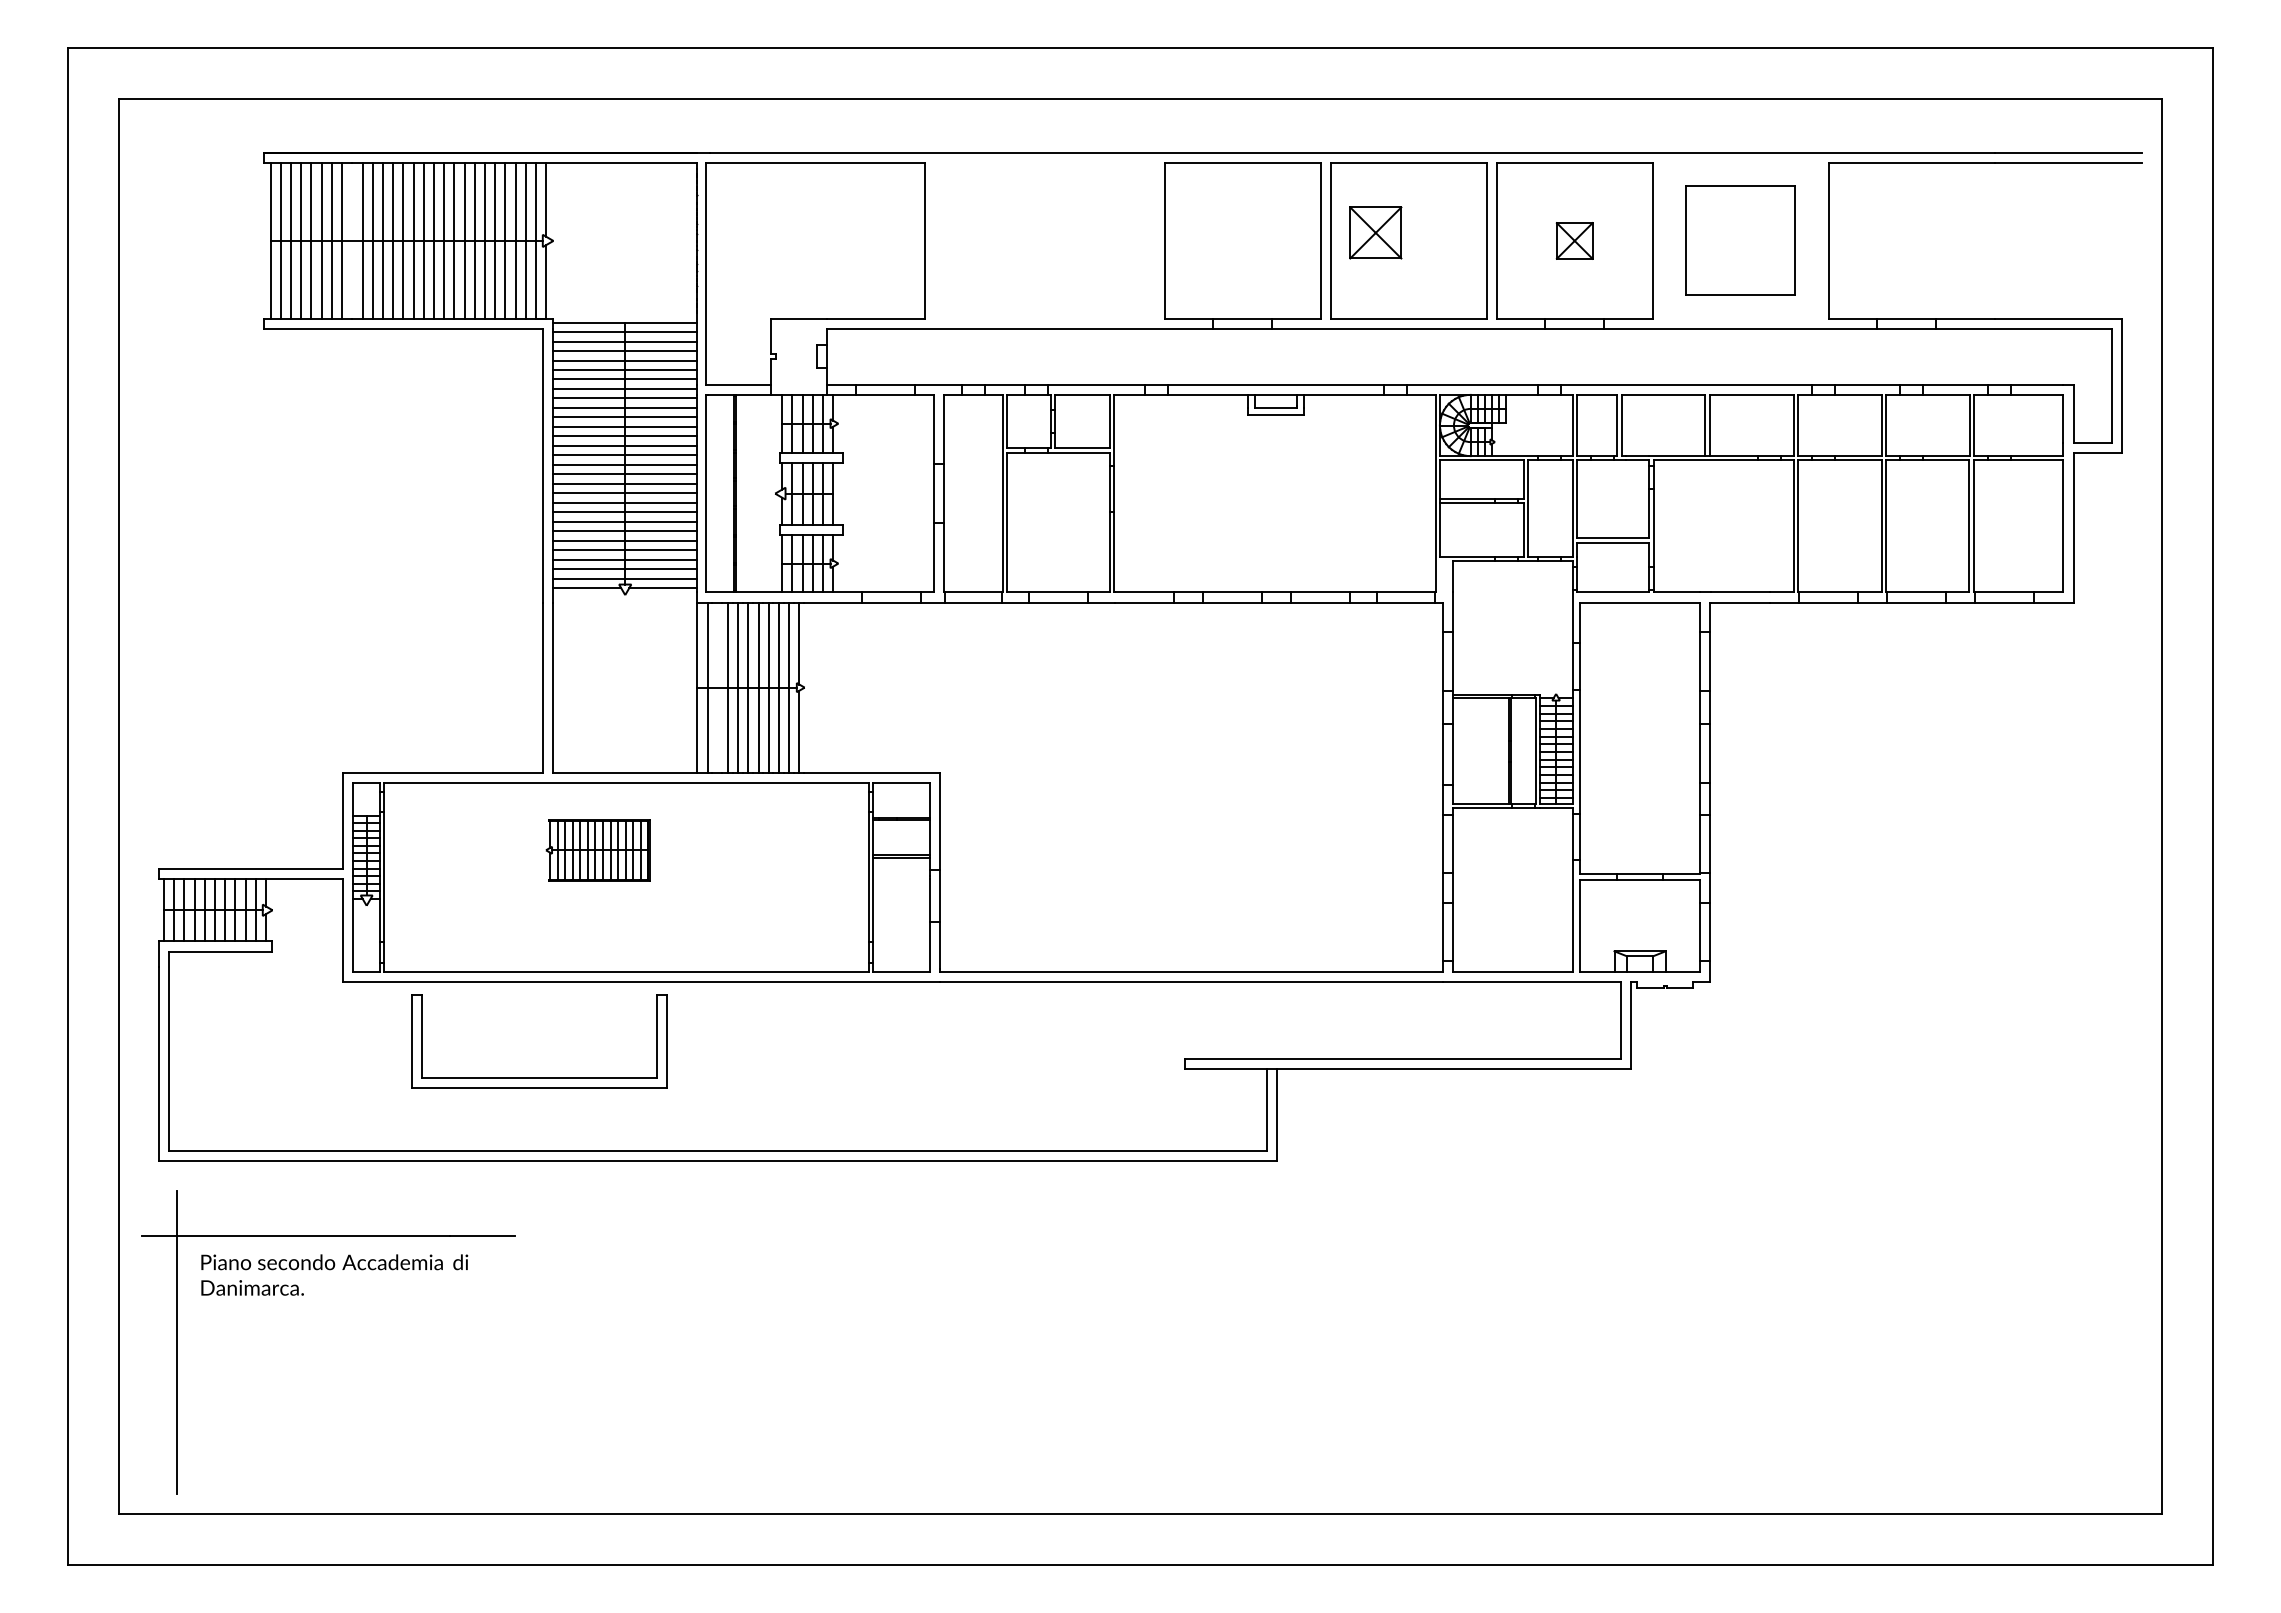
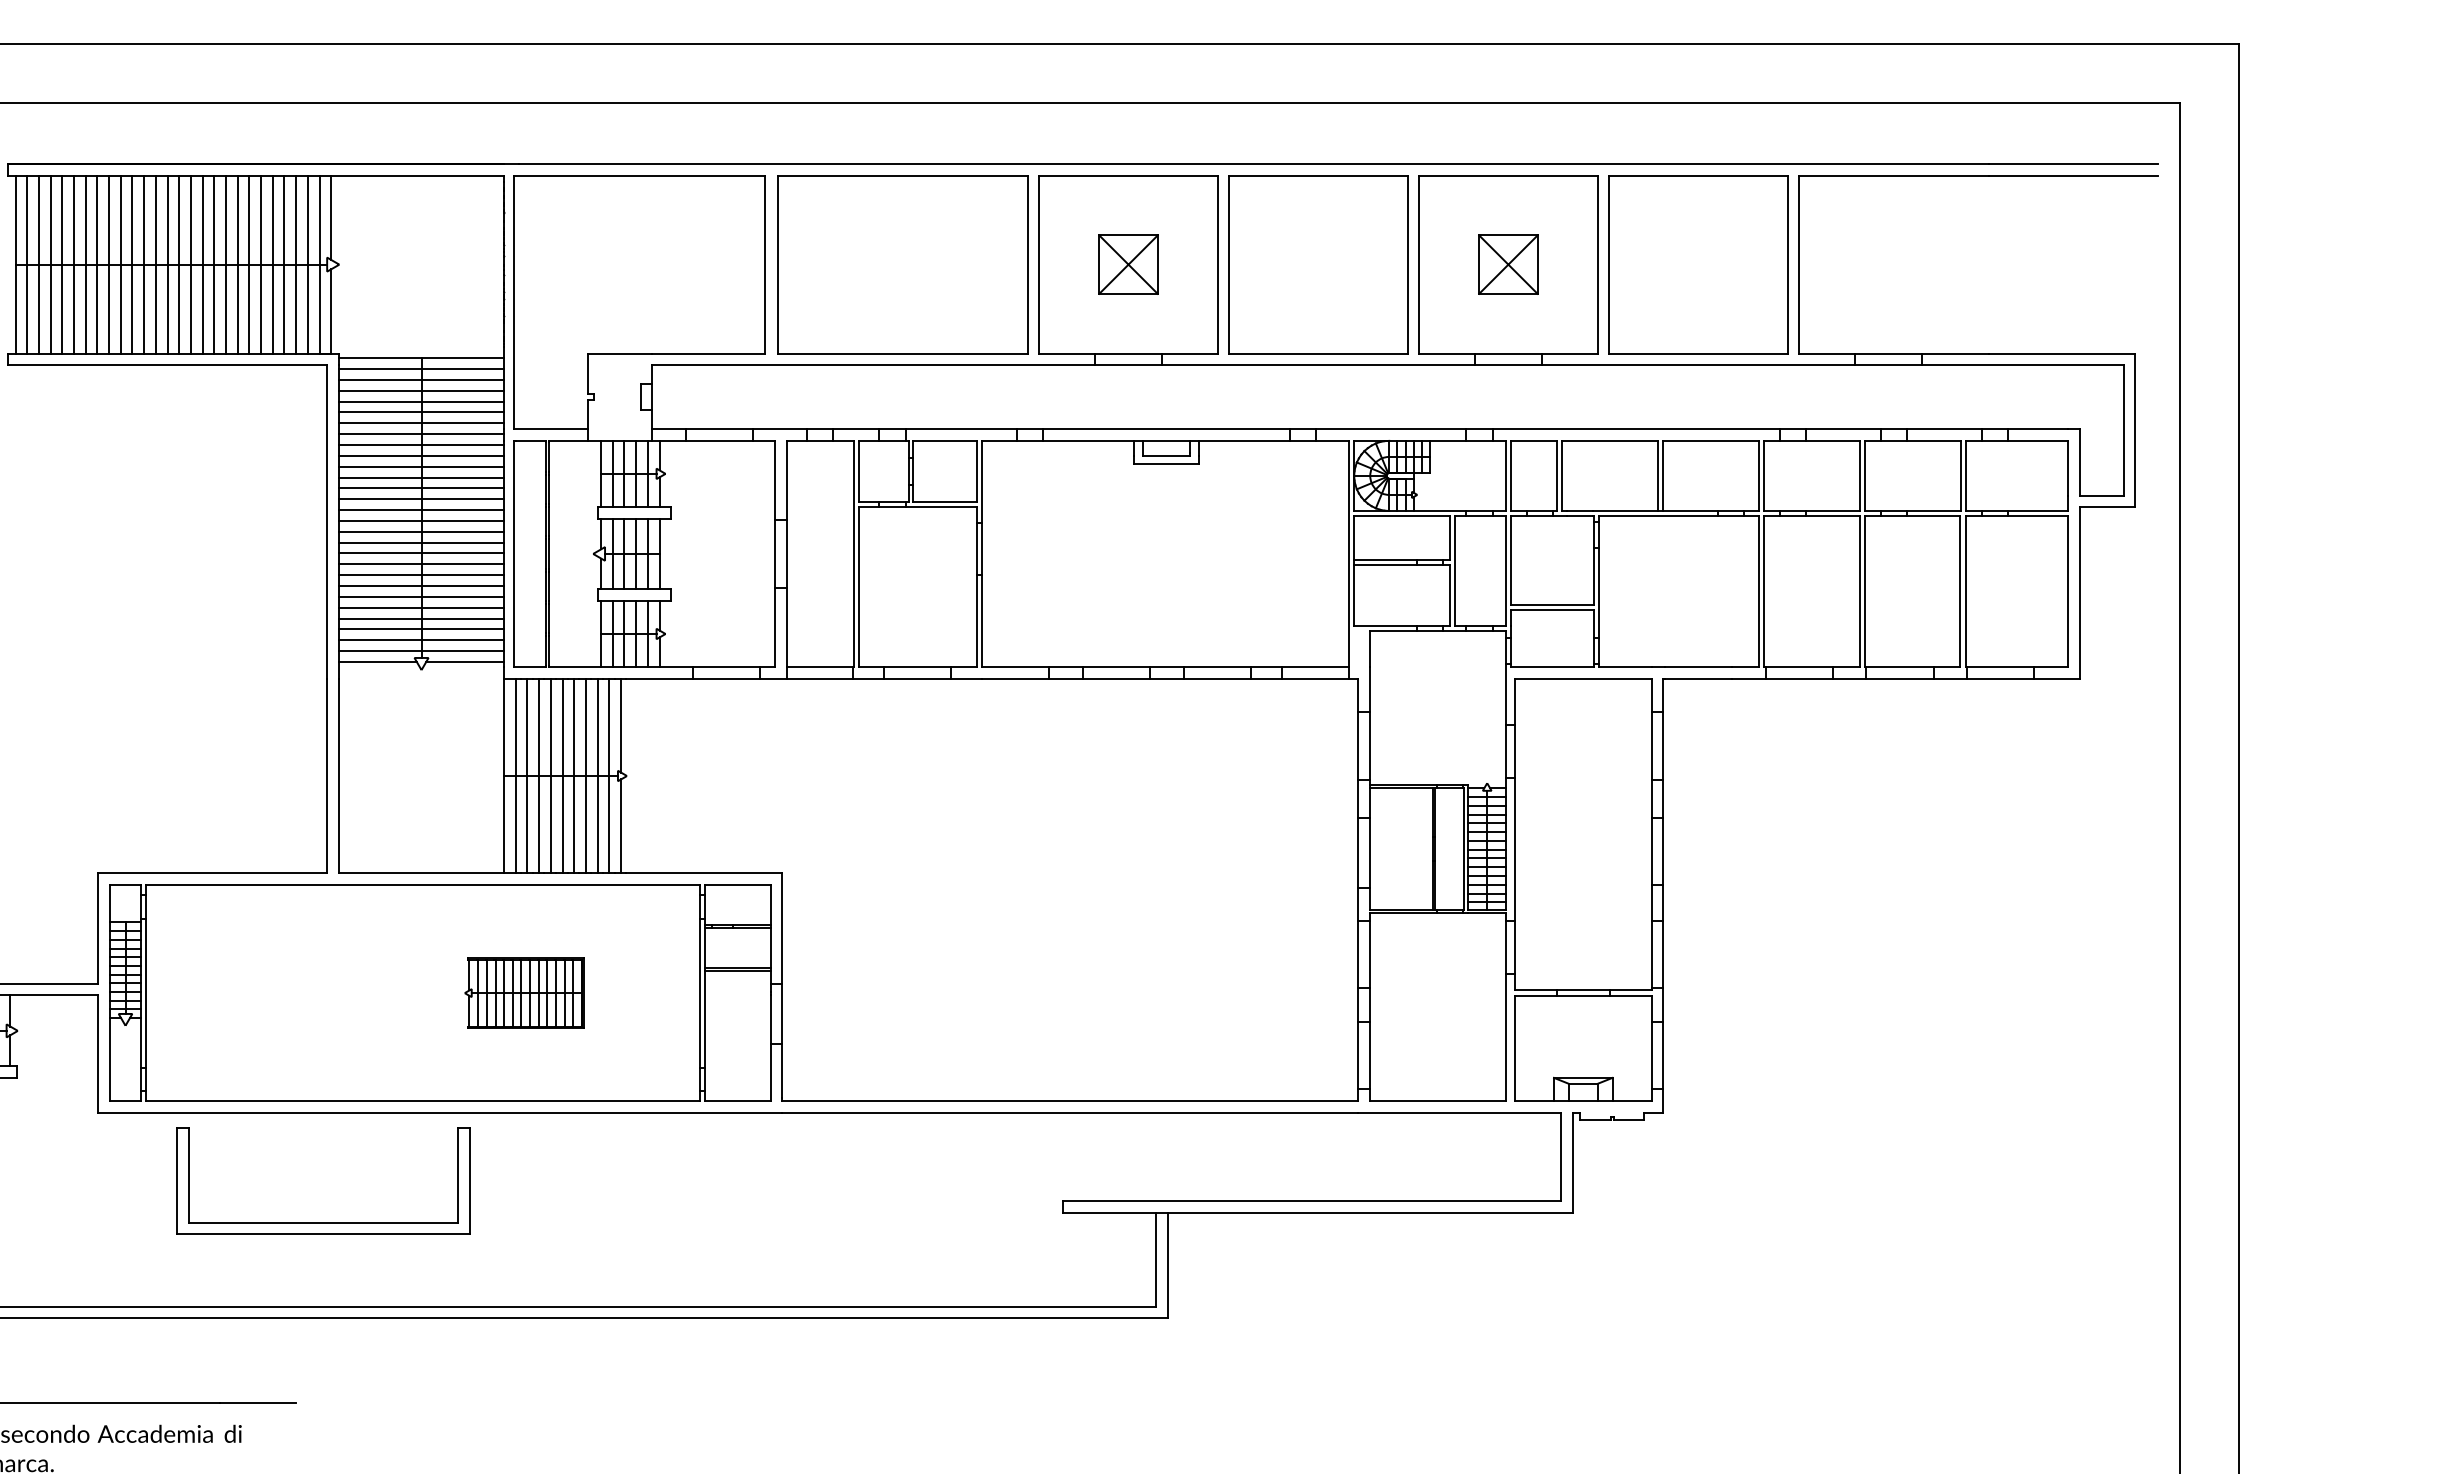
part: (1375, 232) -> (1128, 264), moved
line: (352, 240) -> (109, 264), added
part: (1045, 240) -> (902, 264), added
part: (1574, 240) -> (1508, 264), size x1.43
part: (1740, 240) -> (1698, 264), size x1.43
line: (717, 687) -> (527, 775), added
part: (597, 850) -> (523, 993), moved

